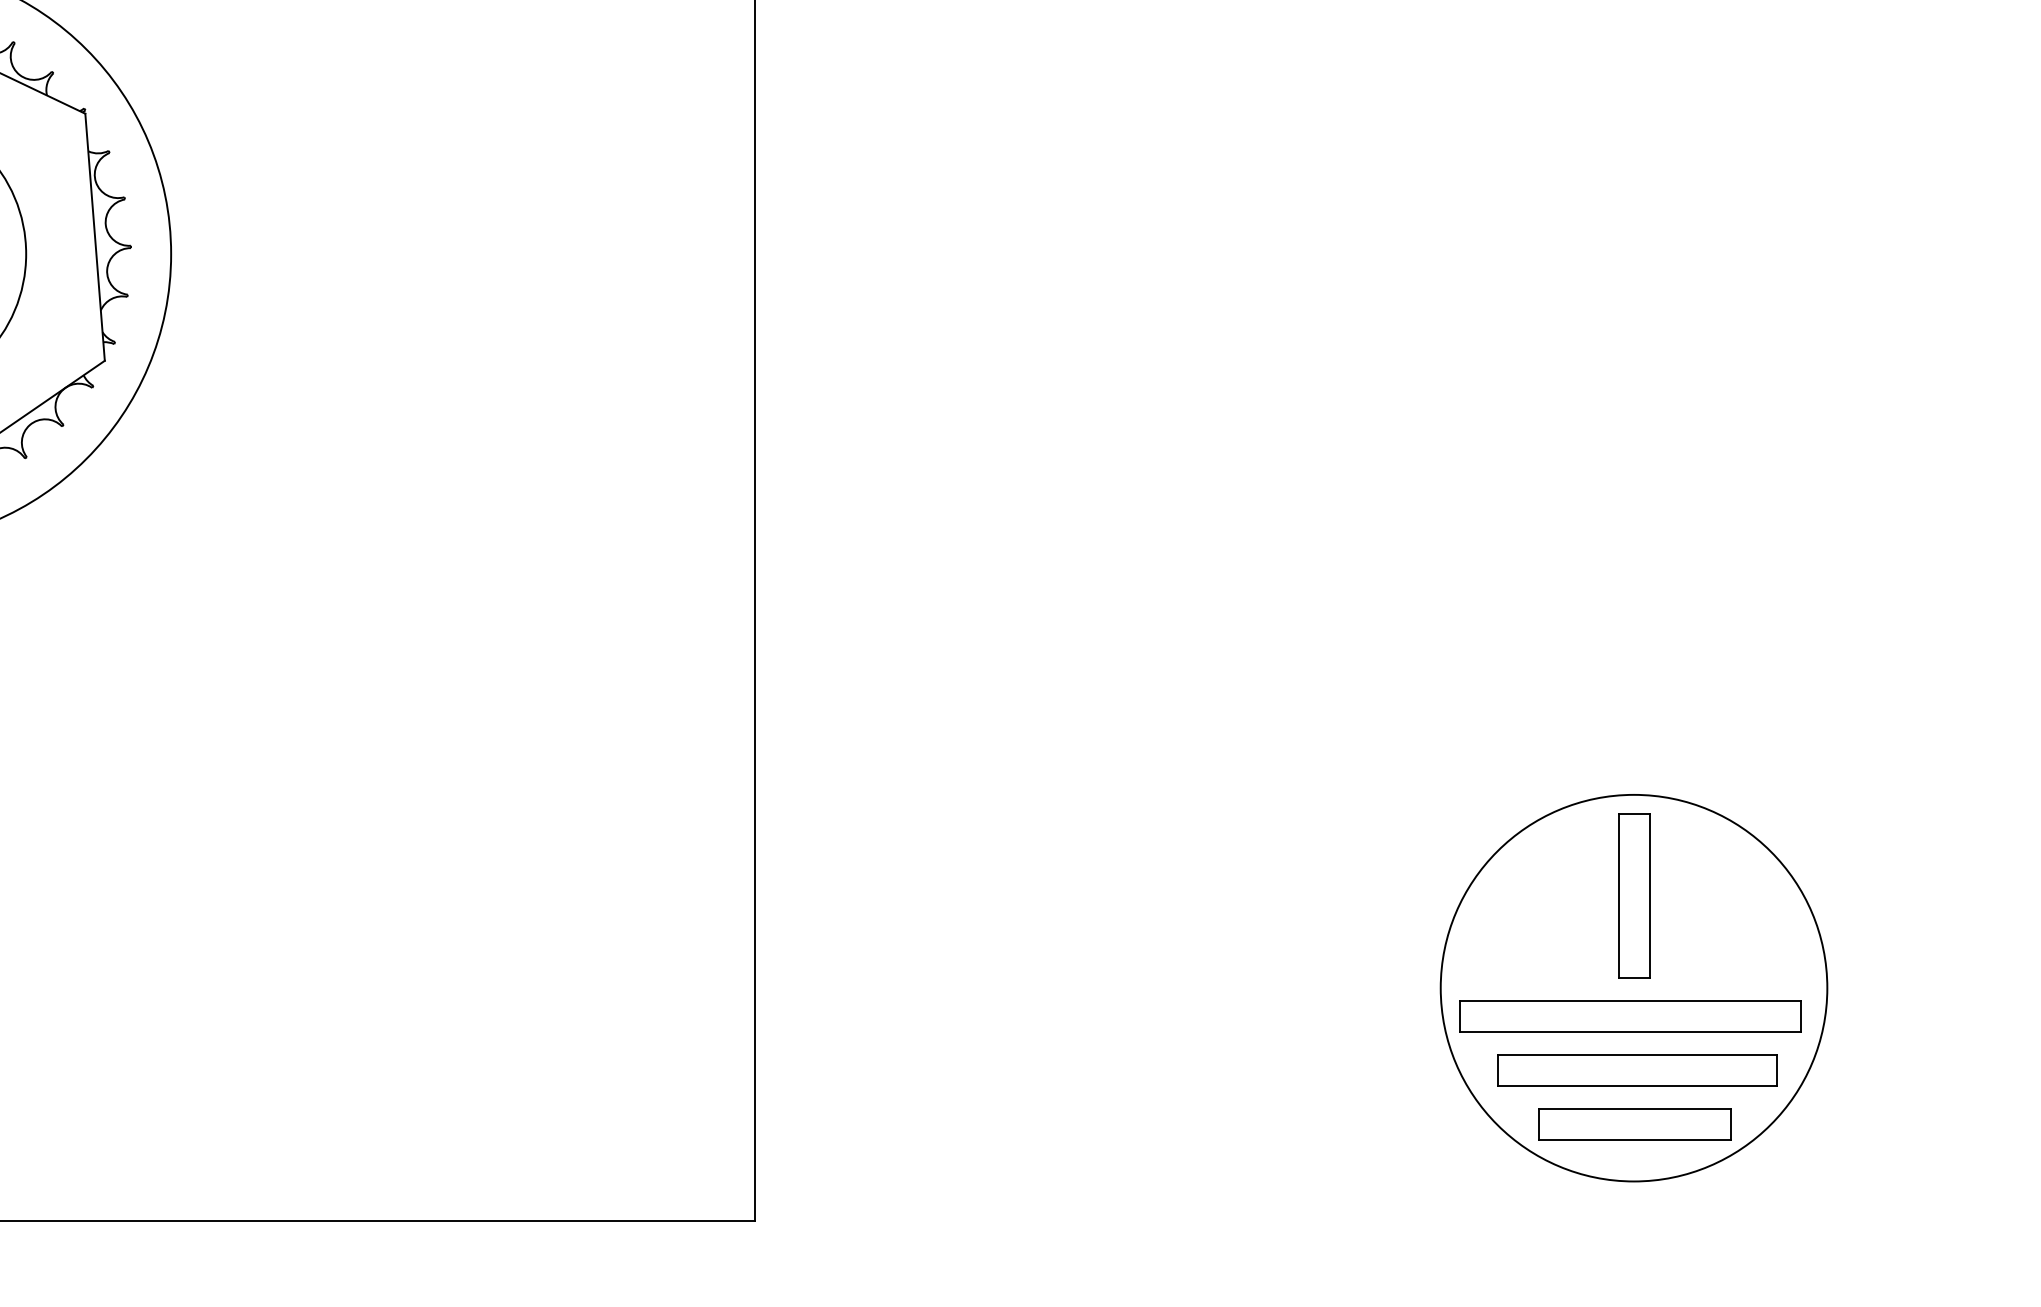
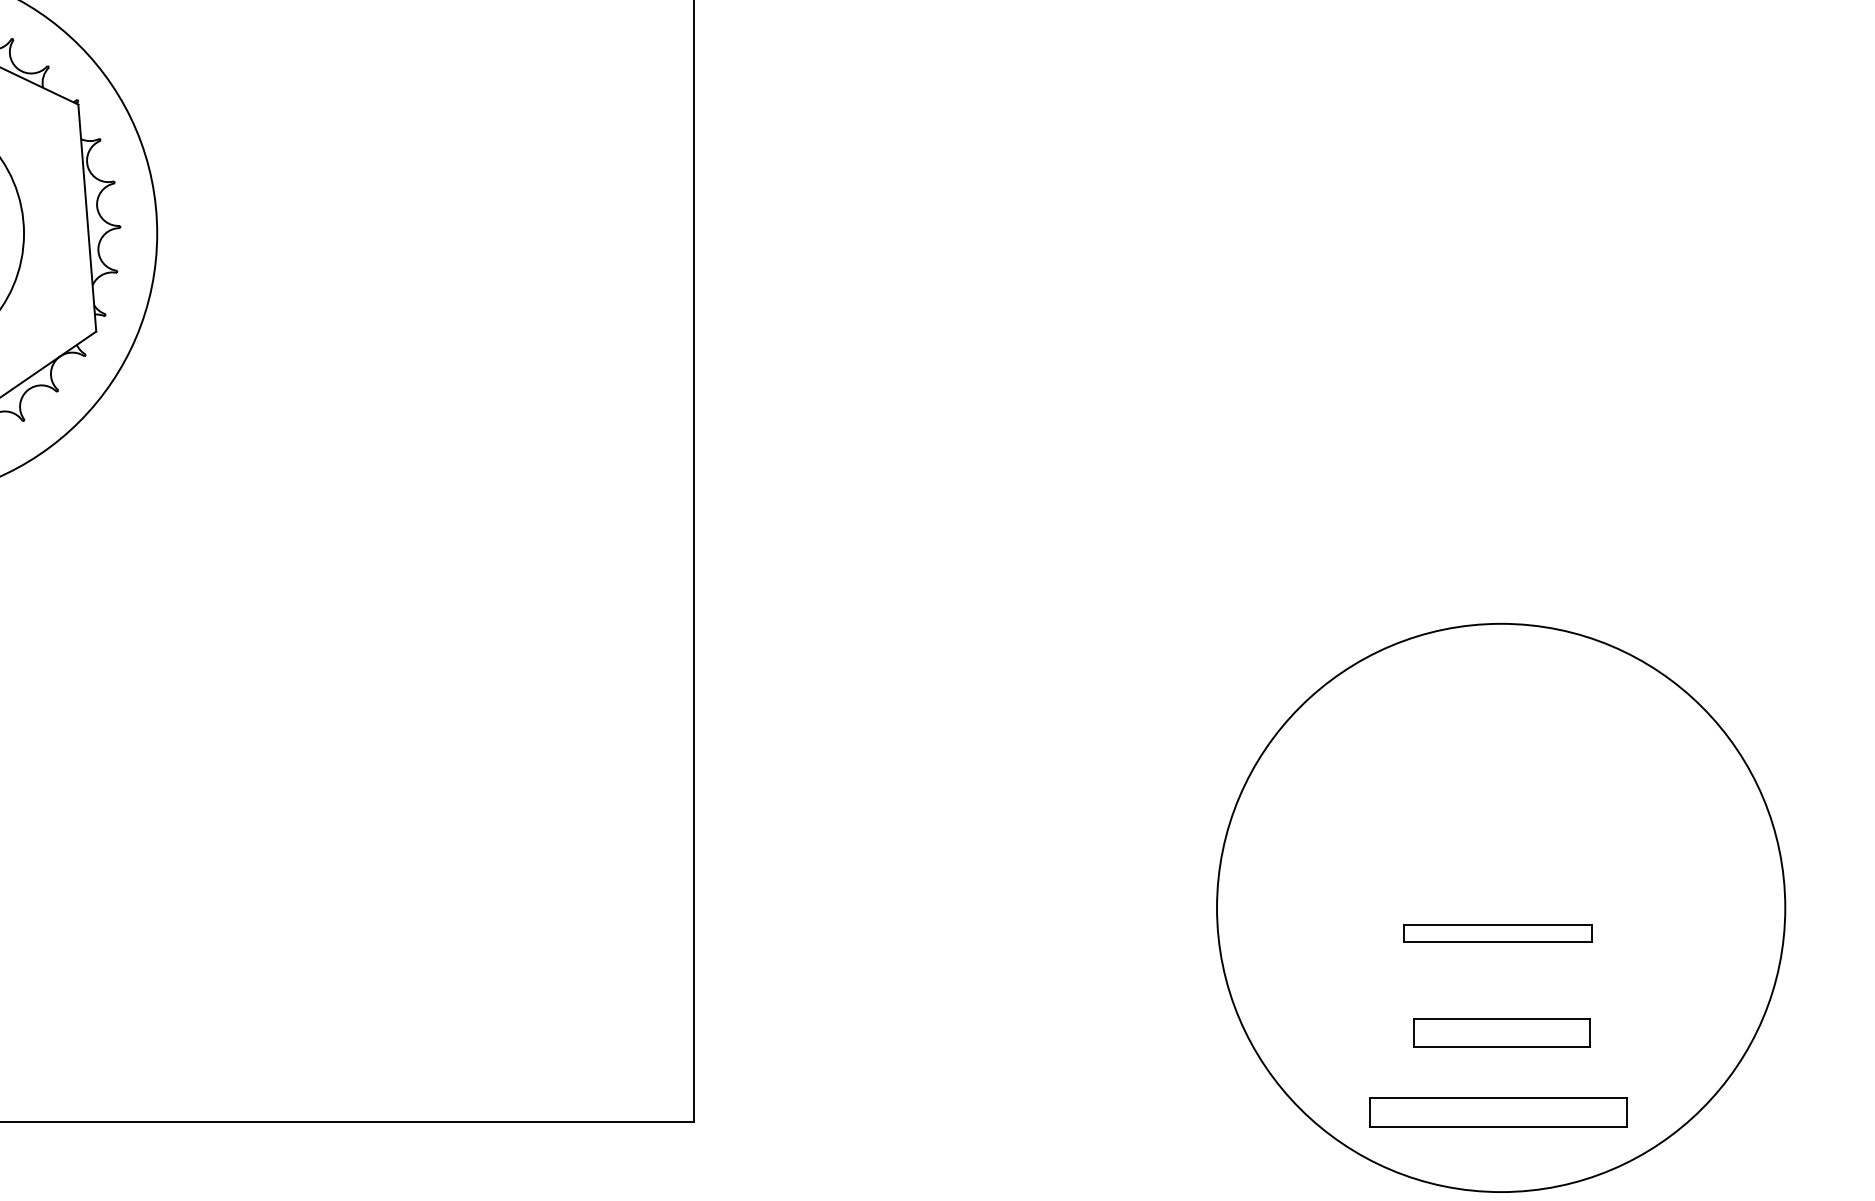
part: (1633, 895) -> (1500, 822), removed
circle: (1633, 987) -> (1500, 907), size x1.6
part: (1630, 1015) -> (1497, 933), size x0.6
part: (1637, 1070) -> (1498, 1112), moved

